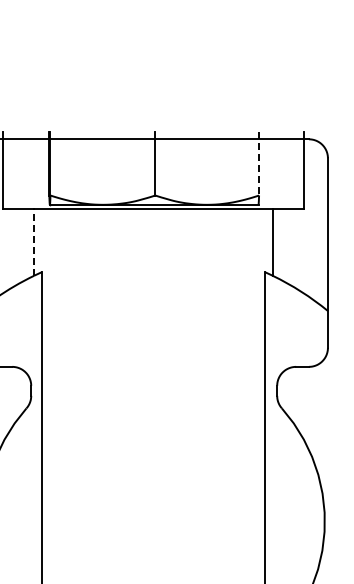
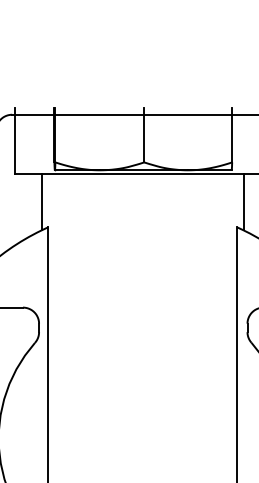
line: (259, 163) -> (232, 135), dashed -> solid
line: (34, 242) -> (41, 202), dashed -> solid

